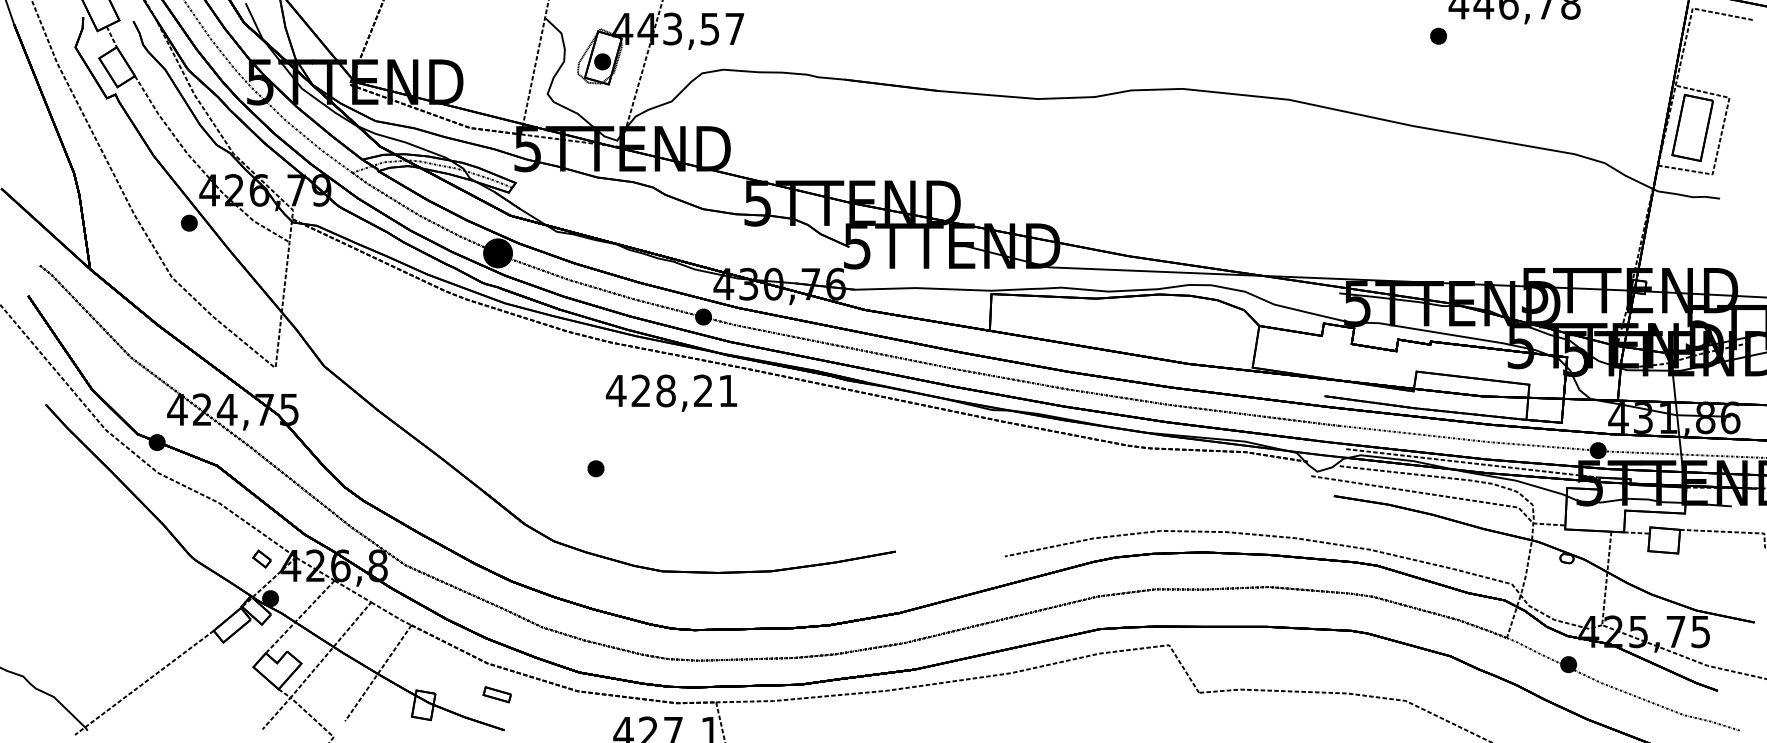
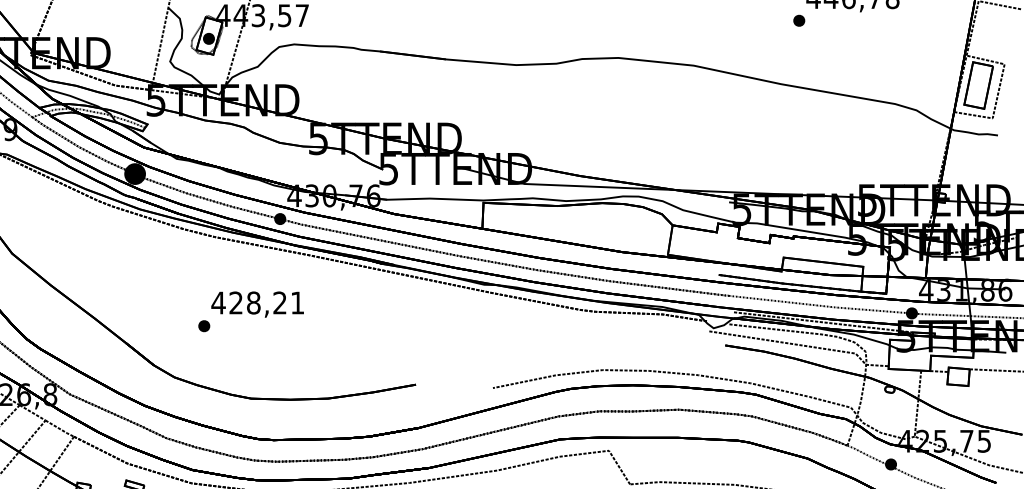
text: (671, 392) -> (257, 304), moved

